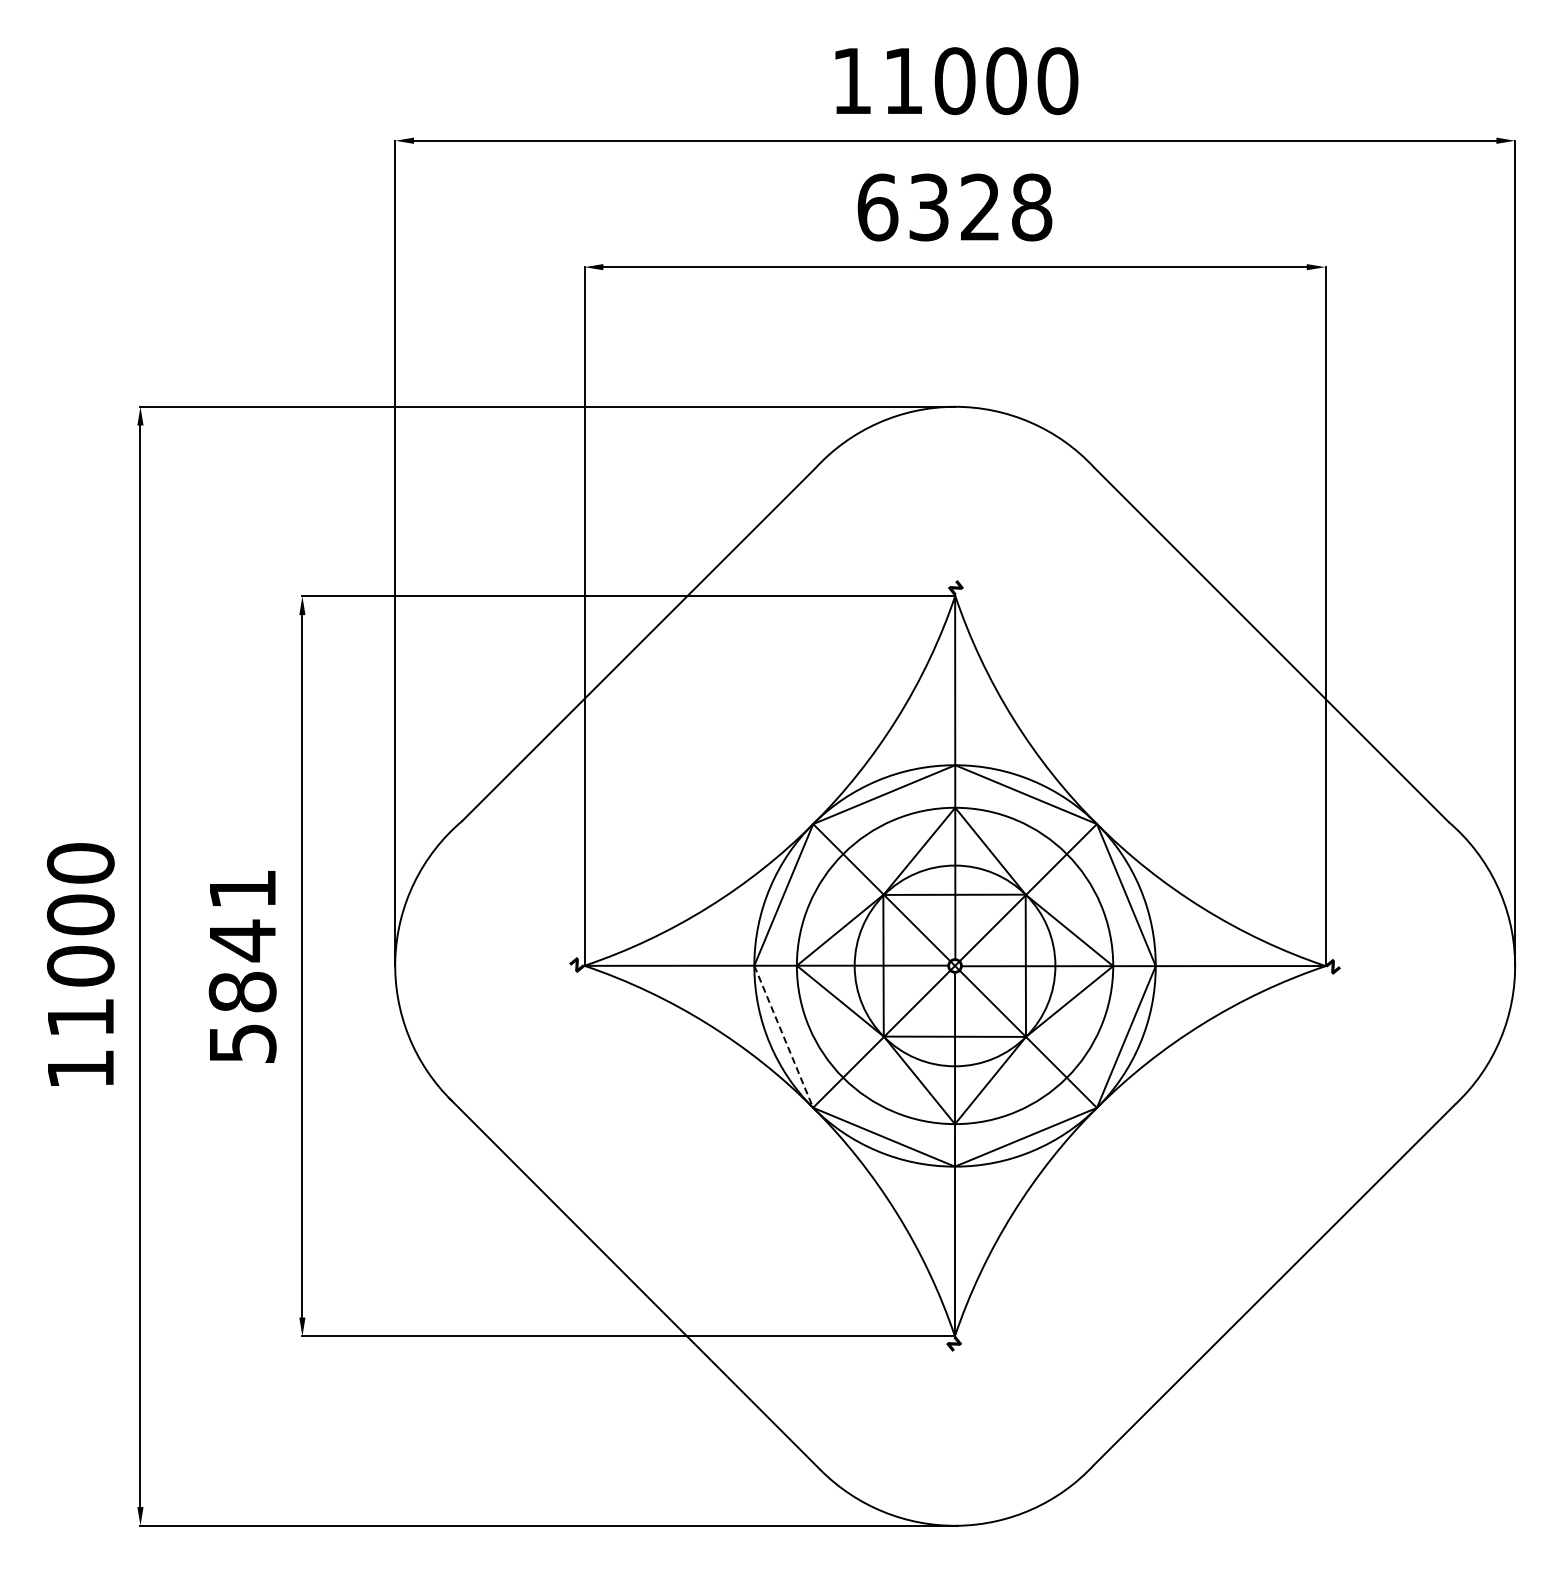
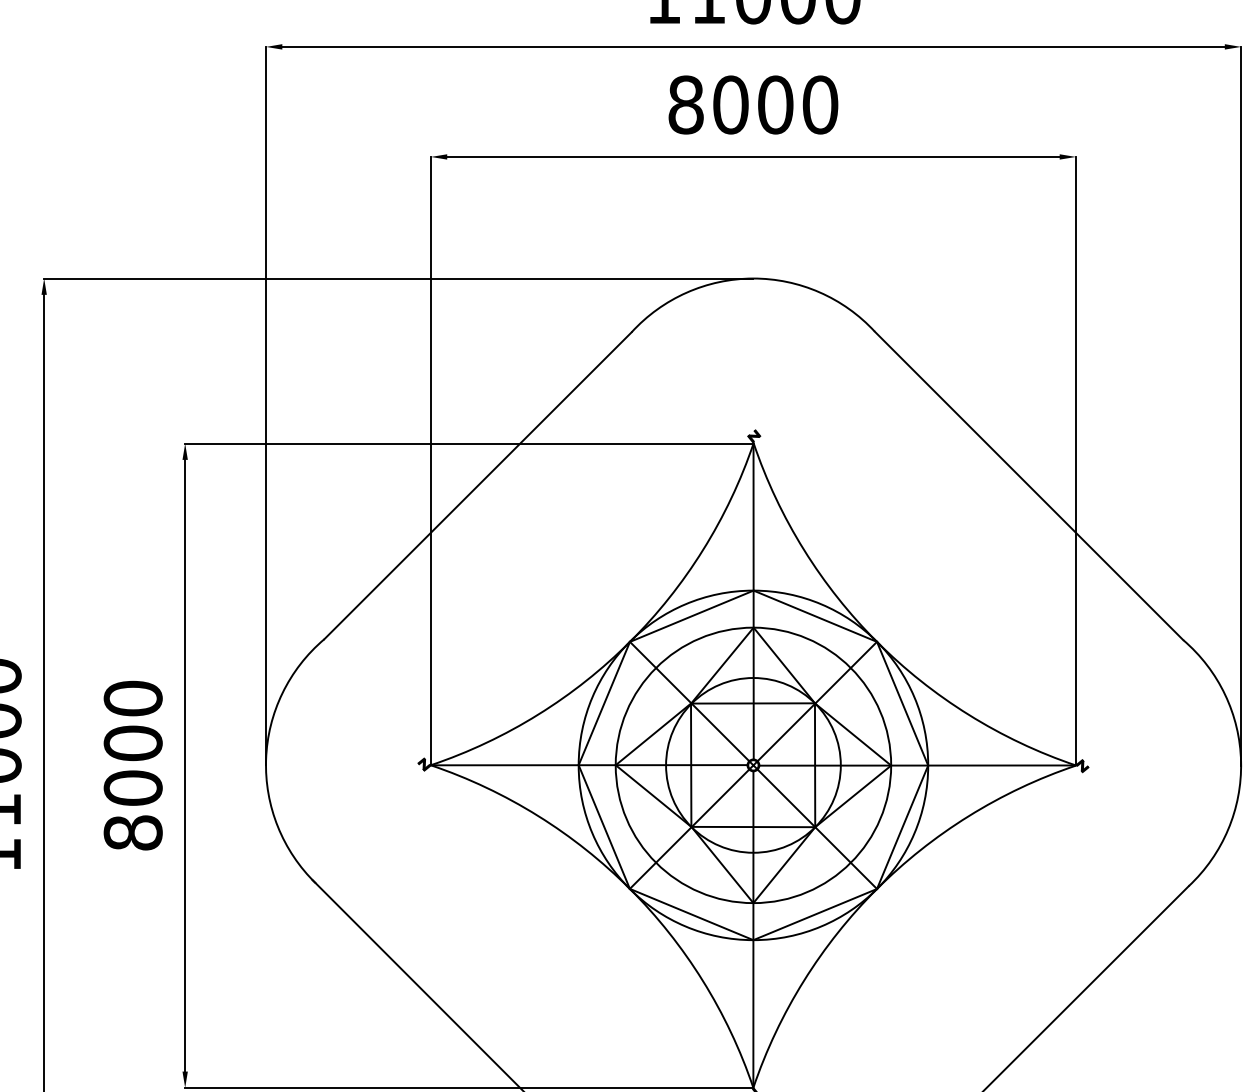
text: (954, 207) -> (752, 105), 6328 -> 8000
text: (242, 965) -> (133, 764), 5841 -> 8000
line: (783, 1036) -> (604, 826), dashed -> solid

